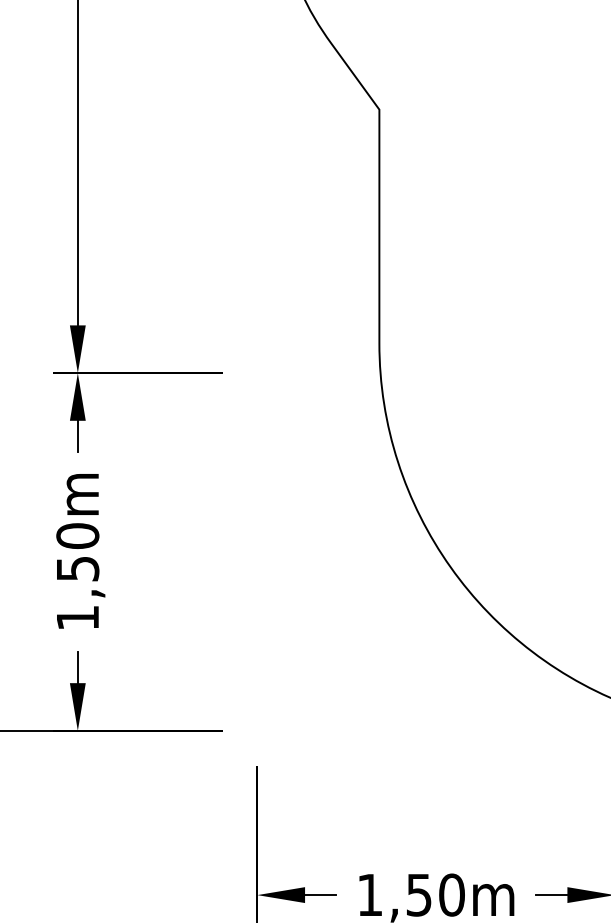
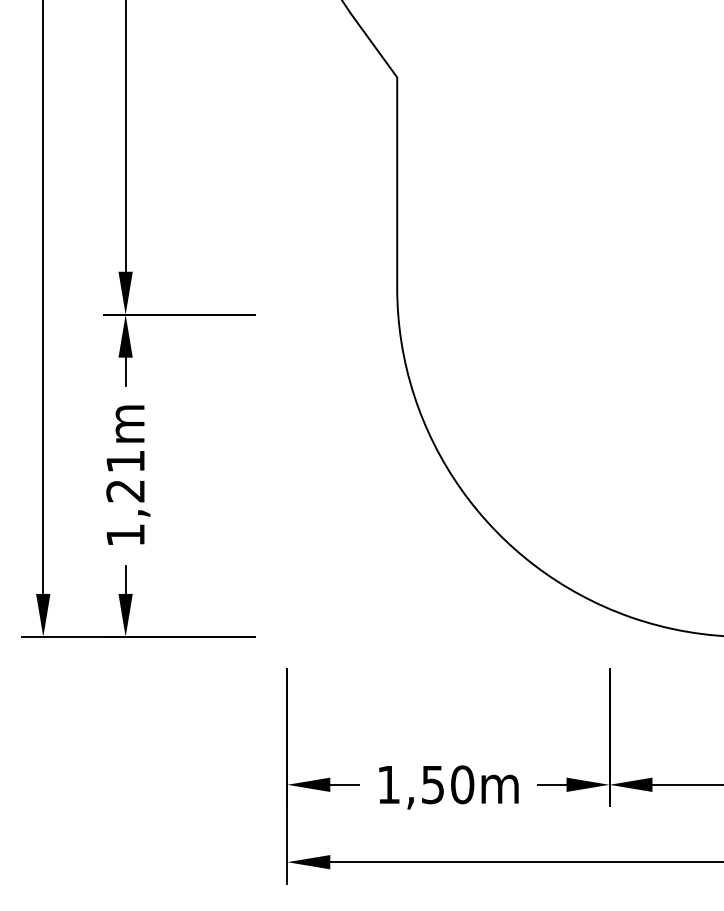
text: (77, 551) -> (125, 475), 1,50m -> 1,21m

